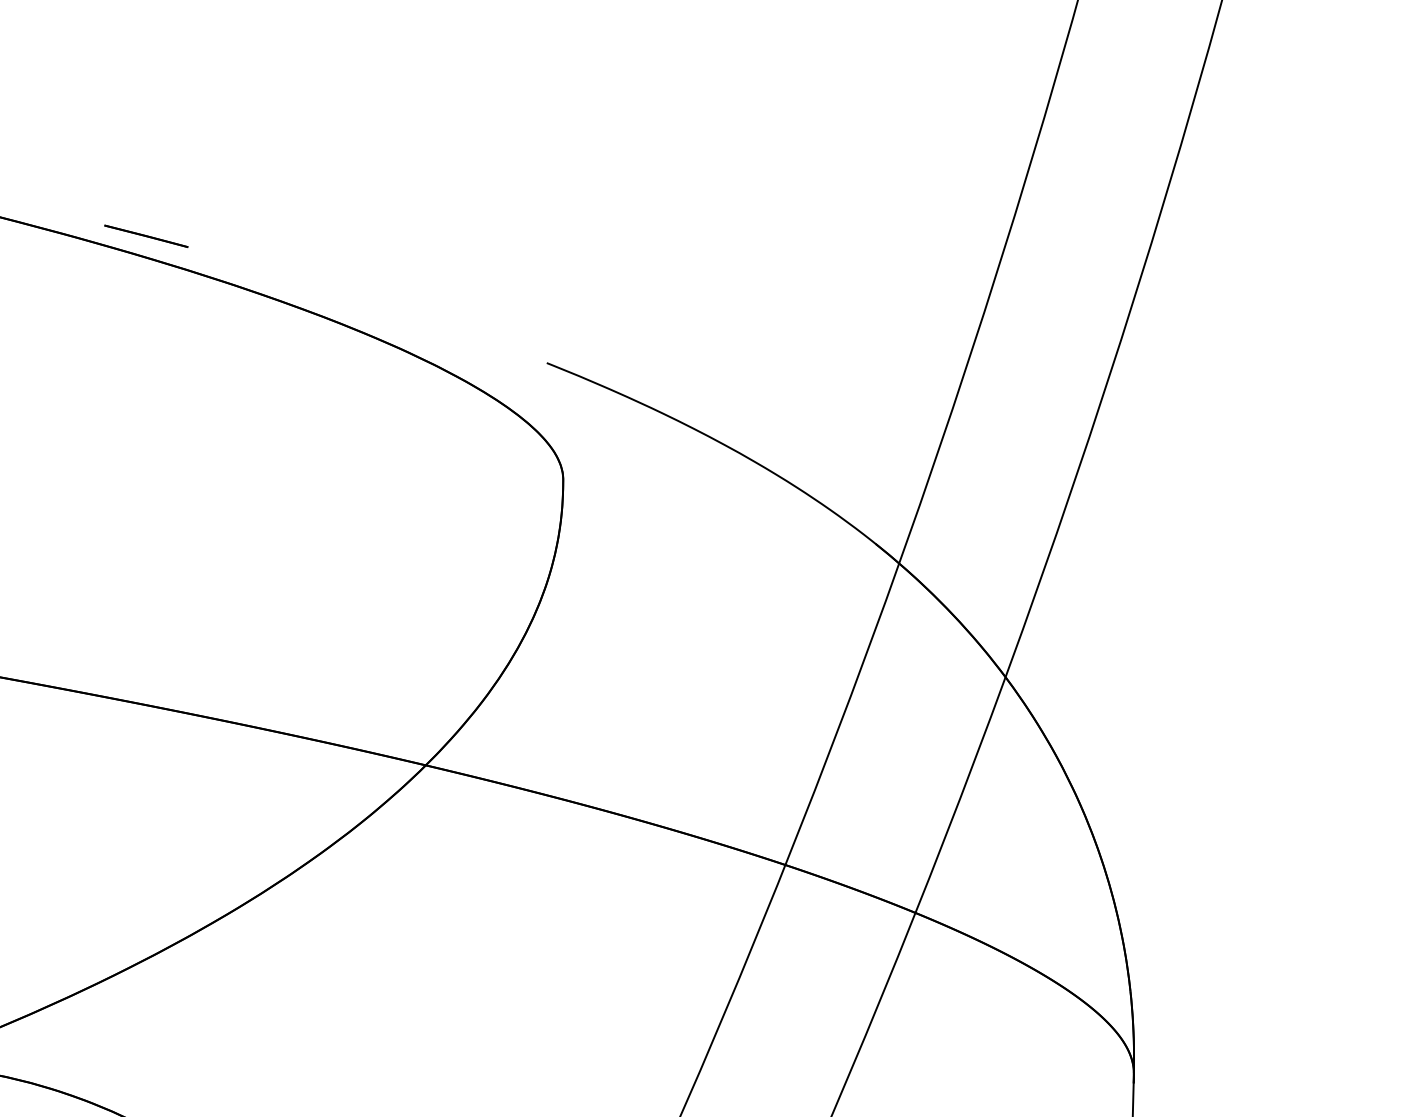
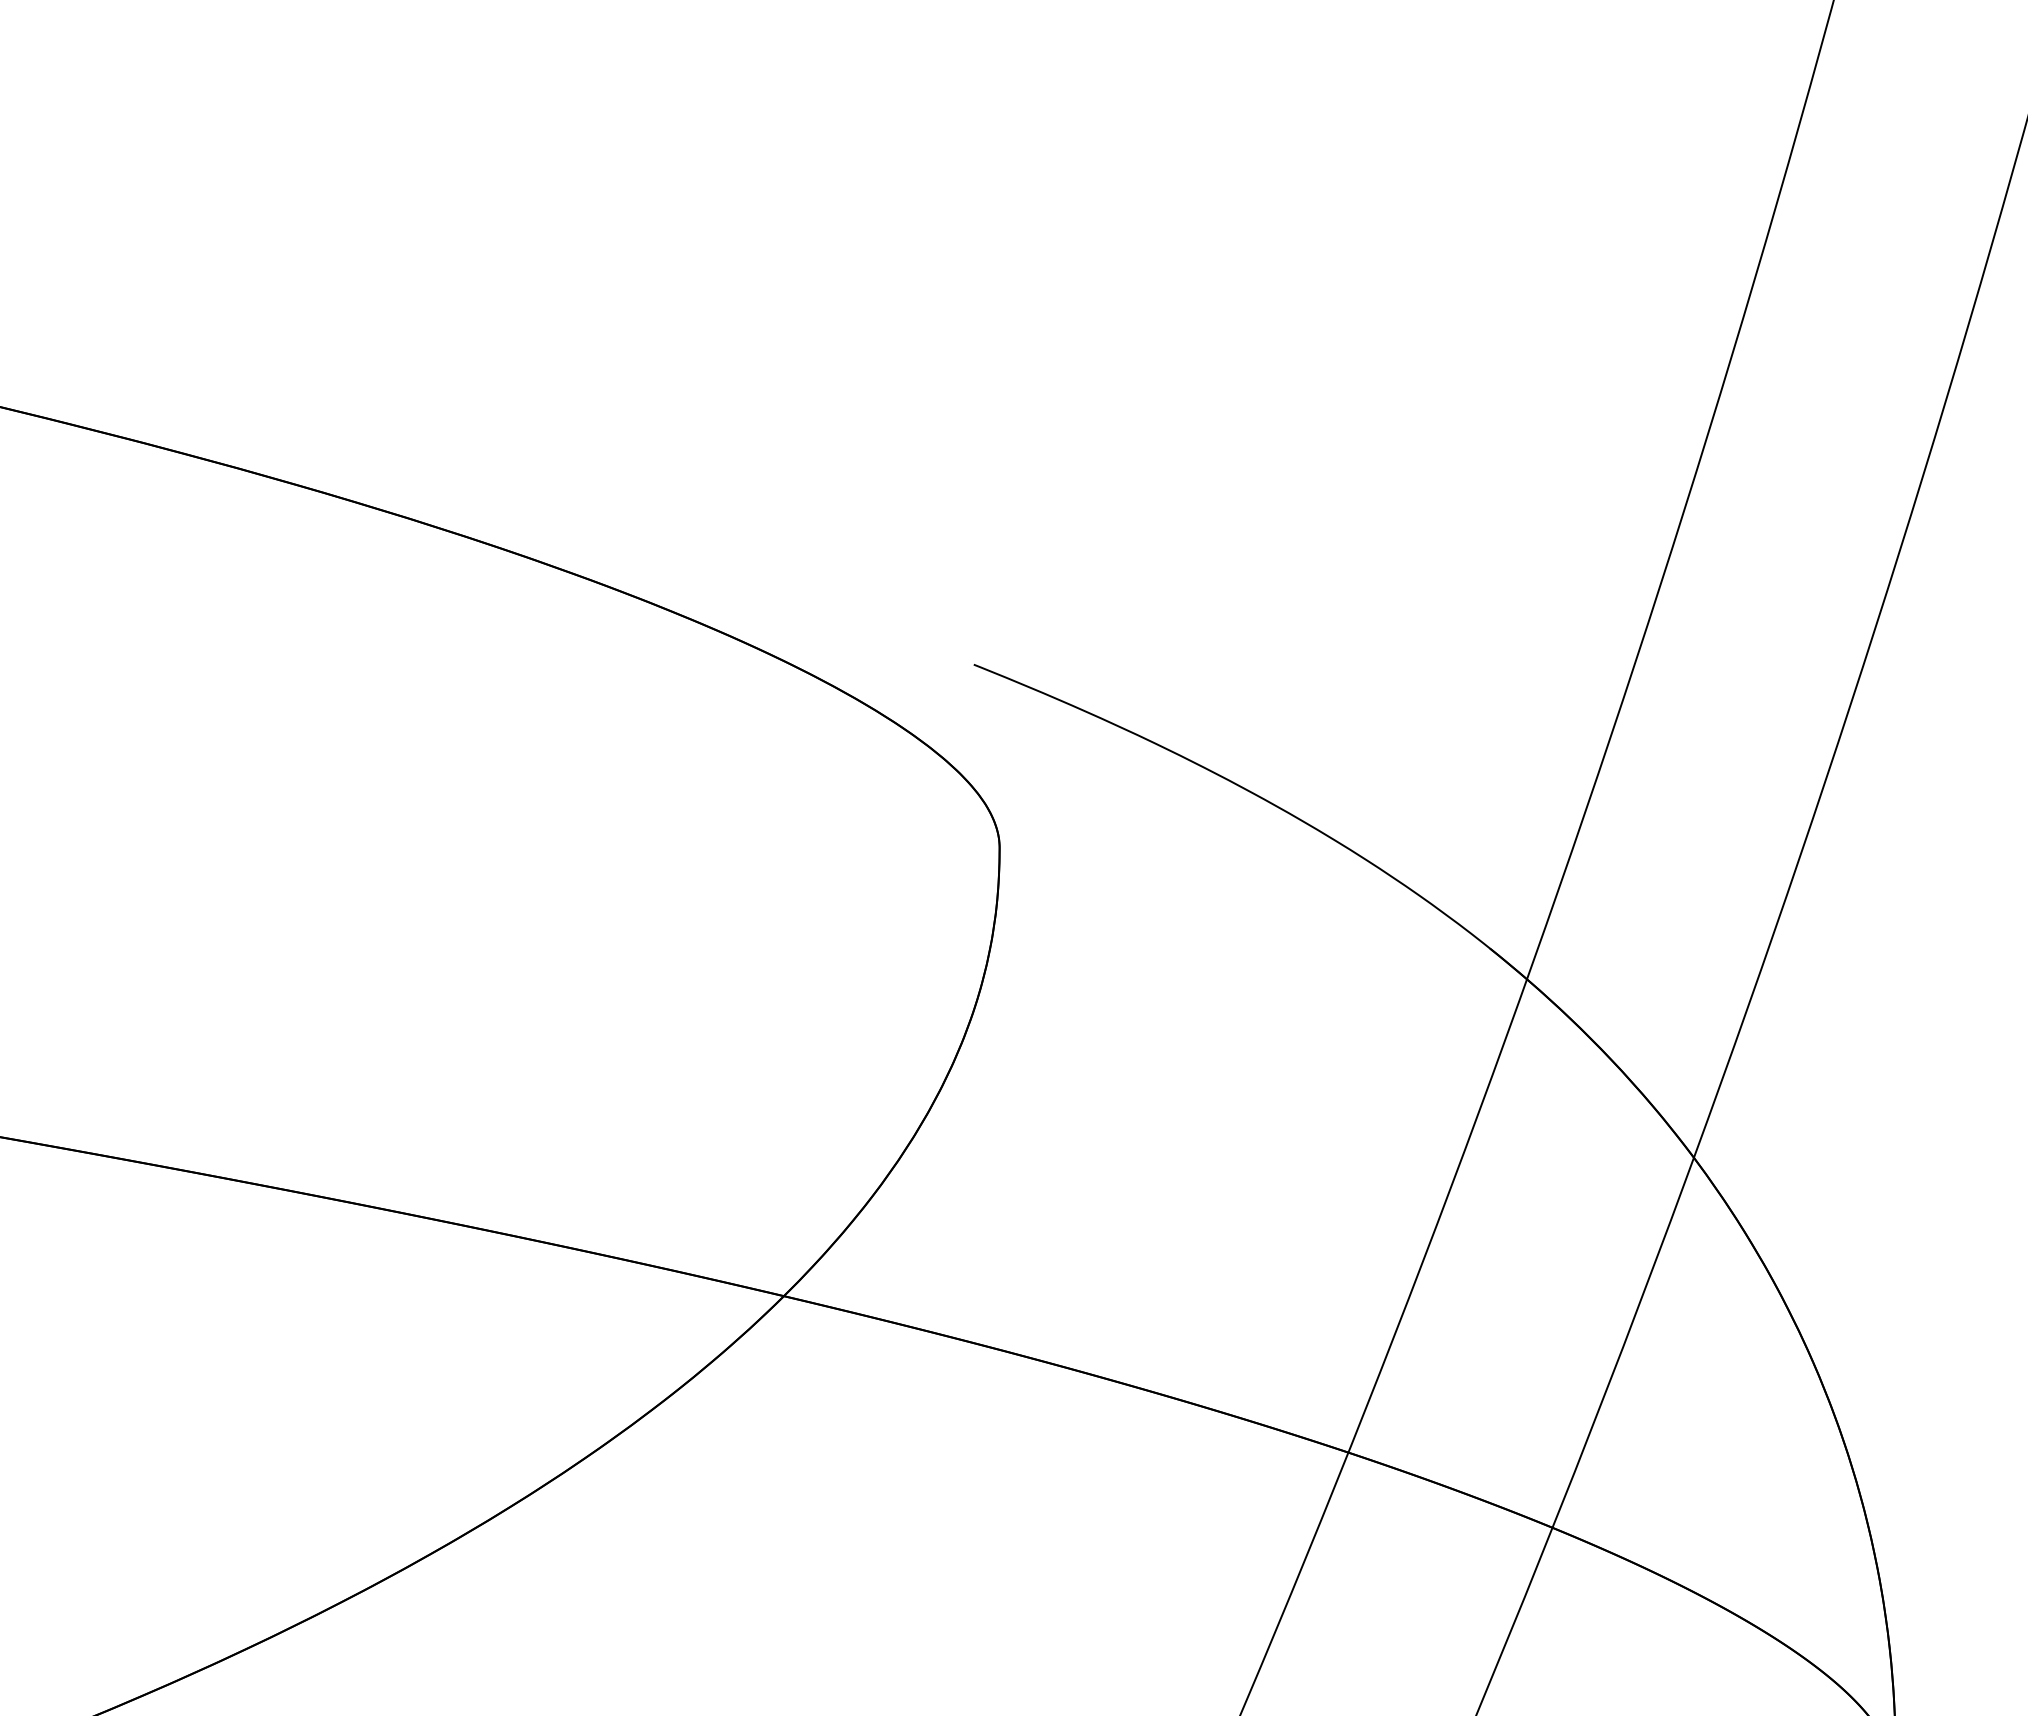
line: (146, 235) -> (345, 464), removed

